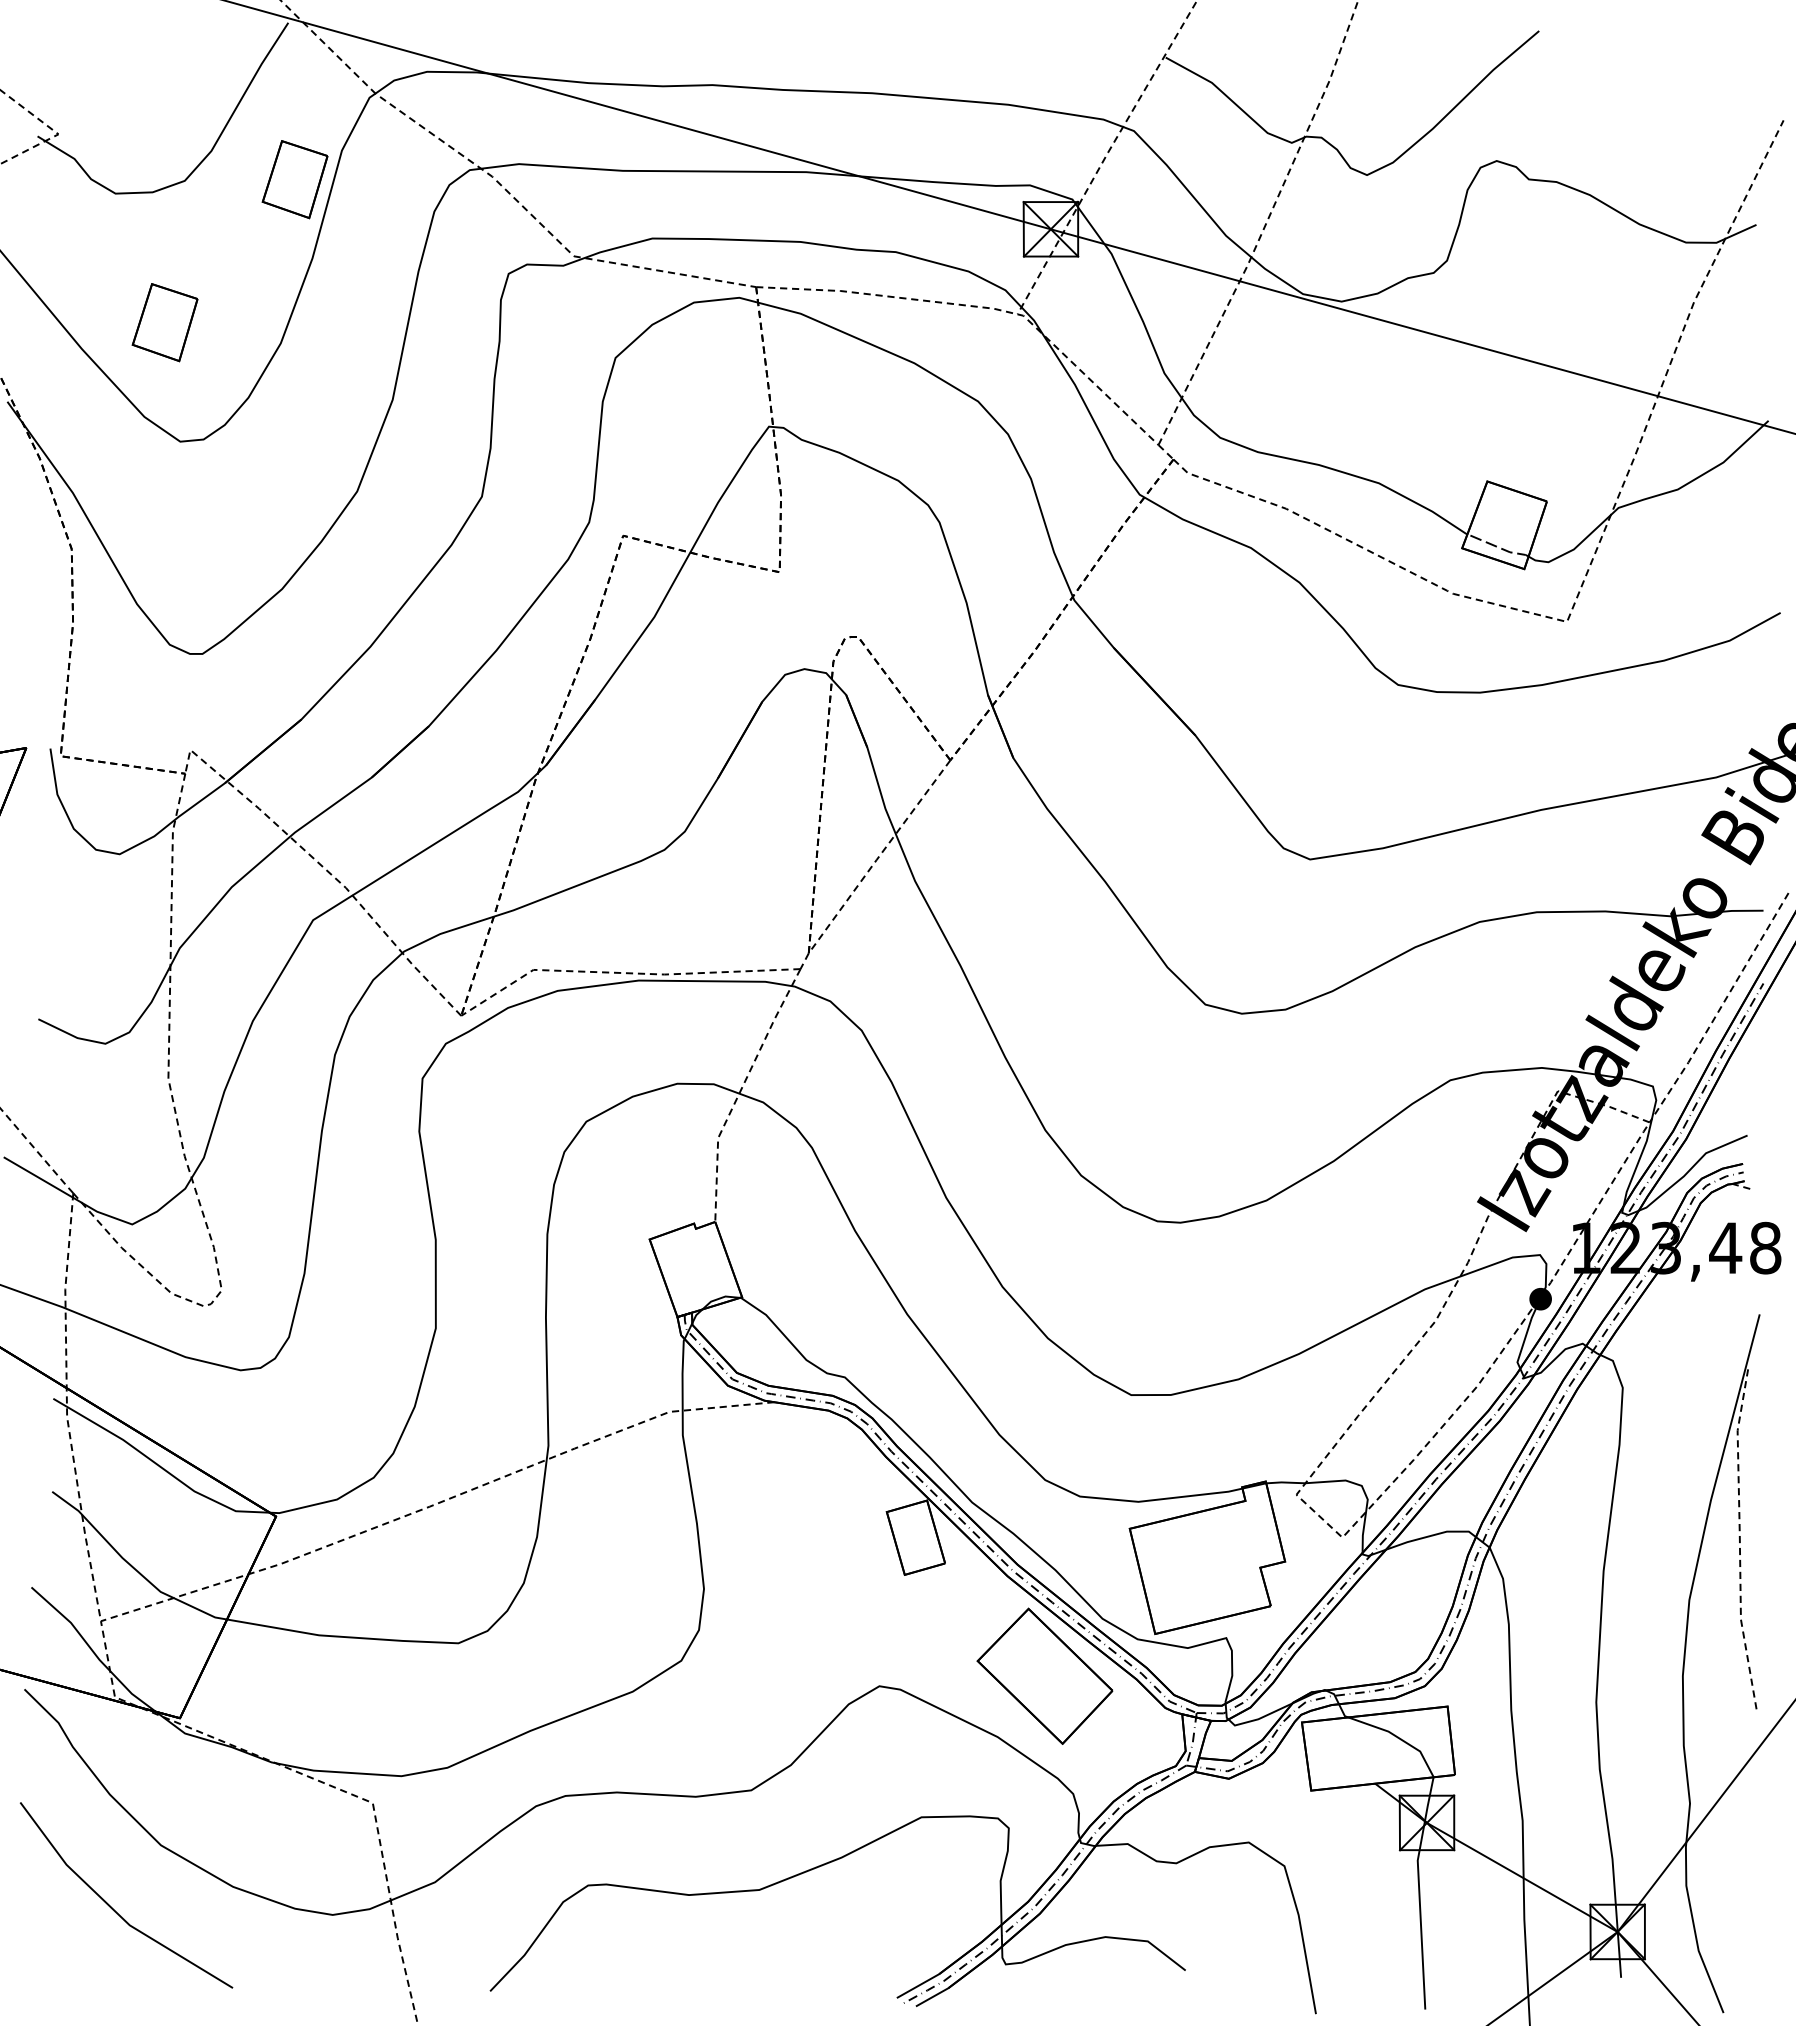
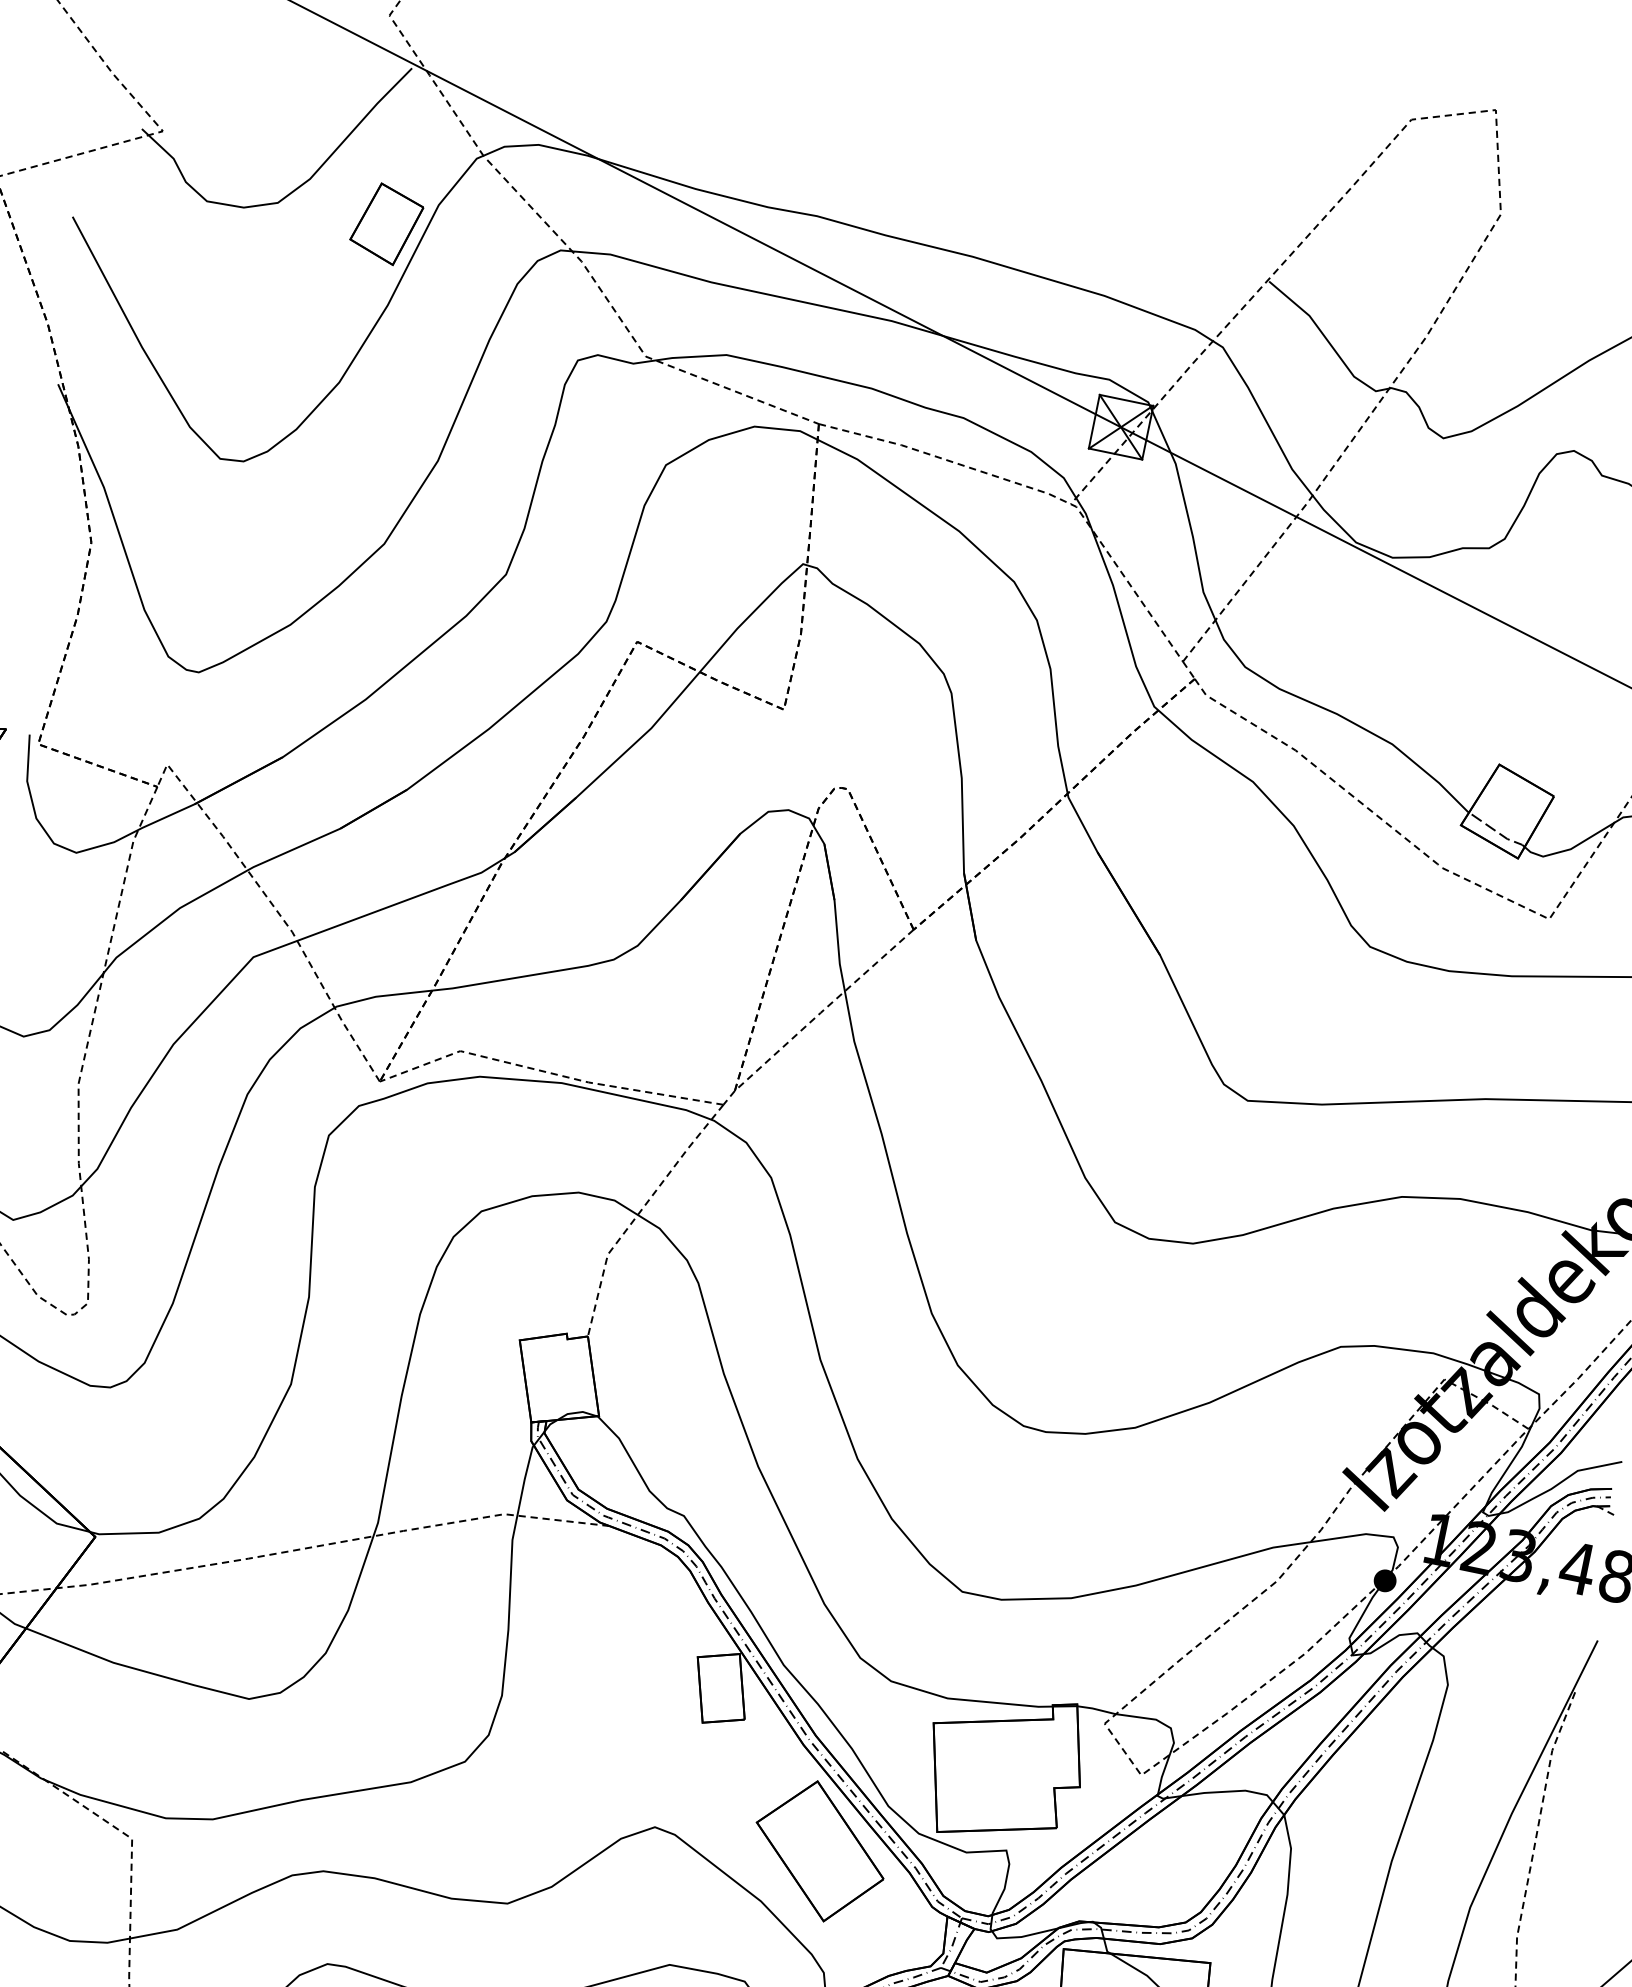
part: (164, 322) -> (228, 338), removed

